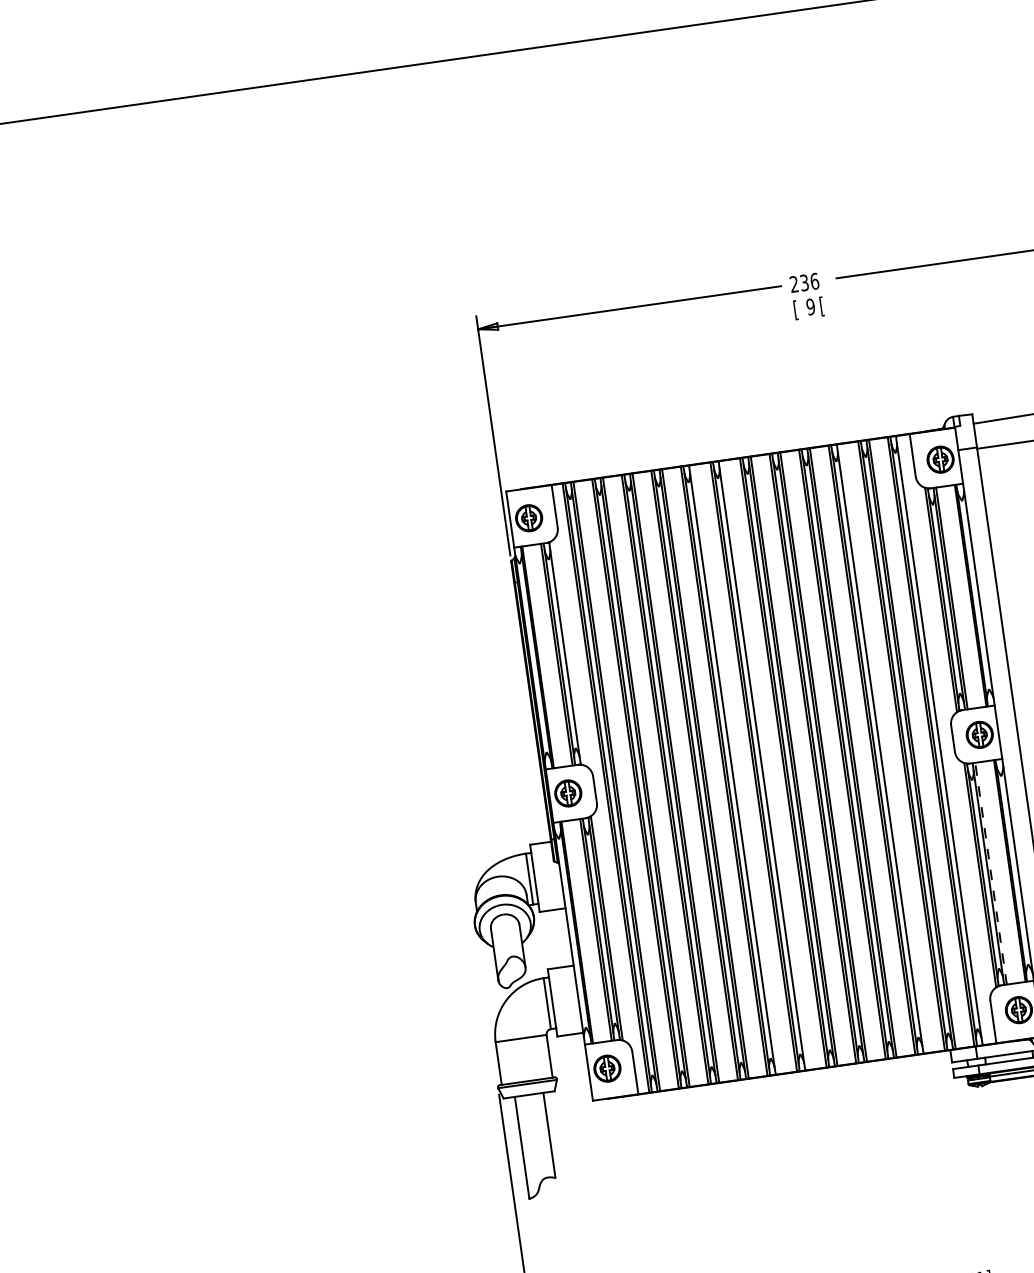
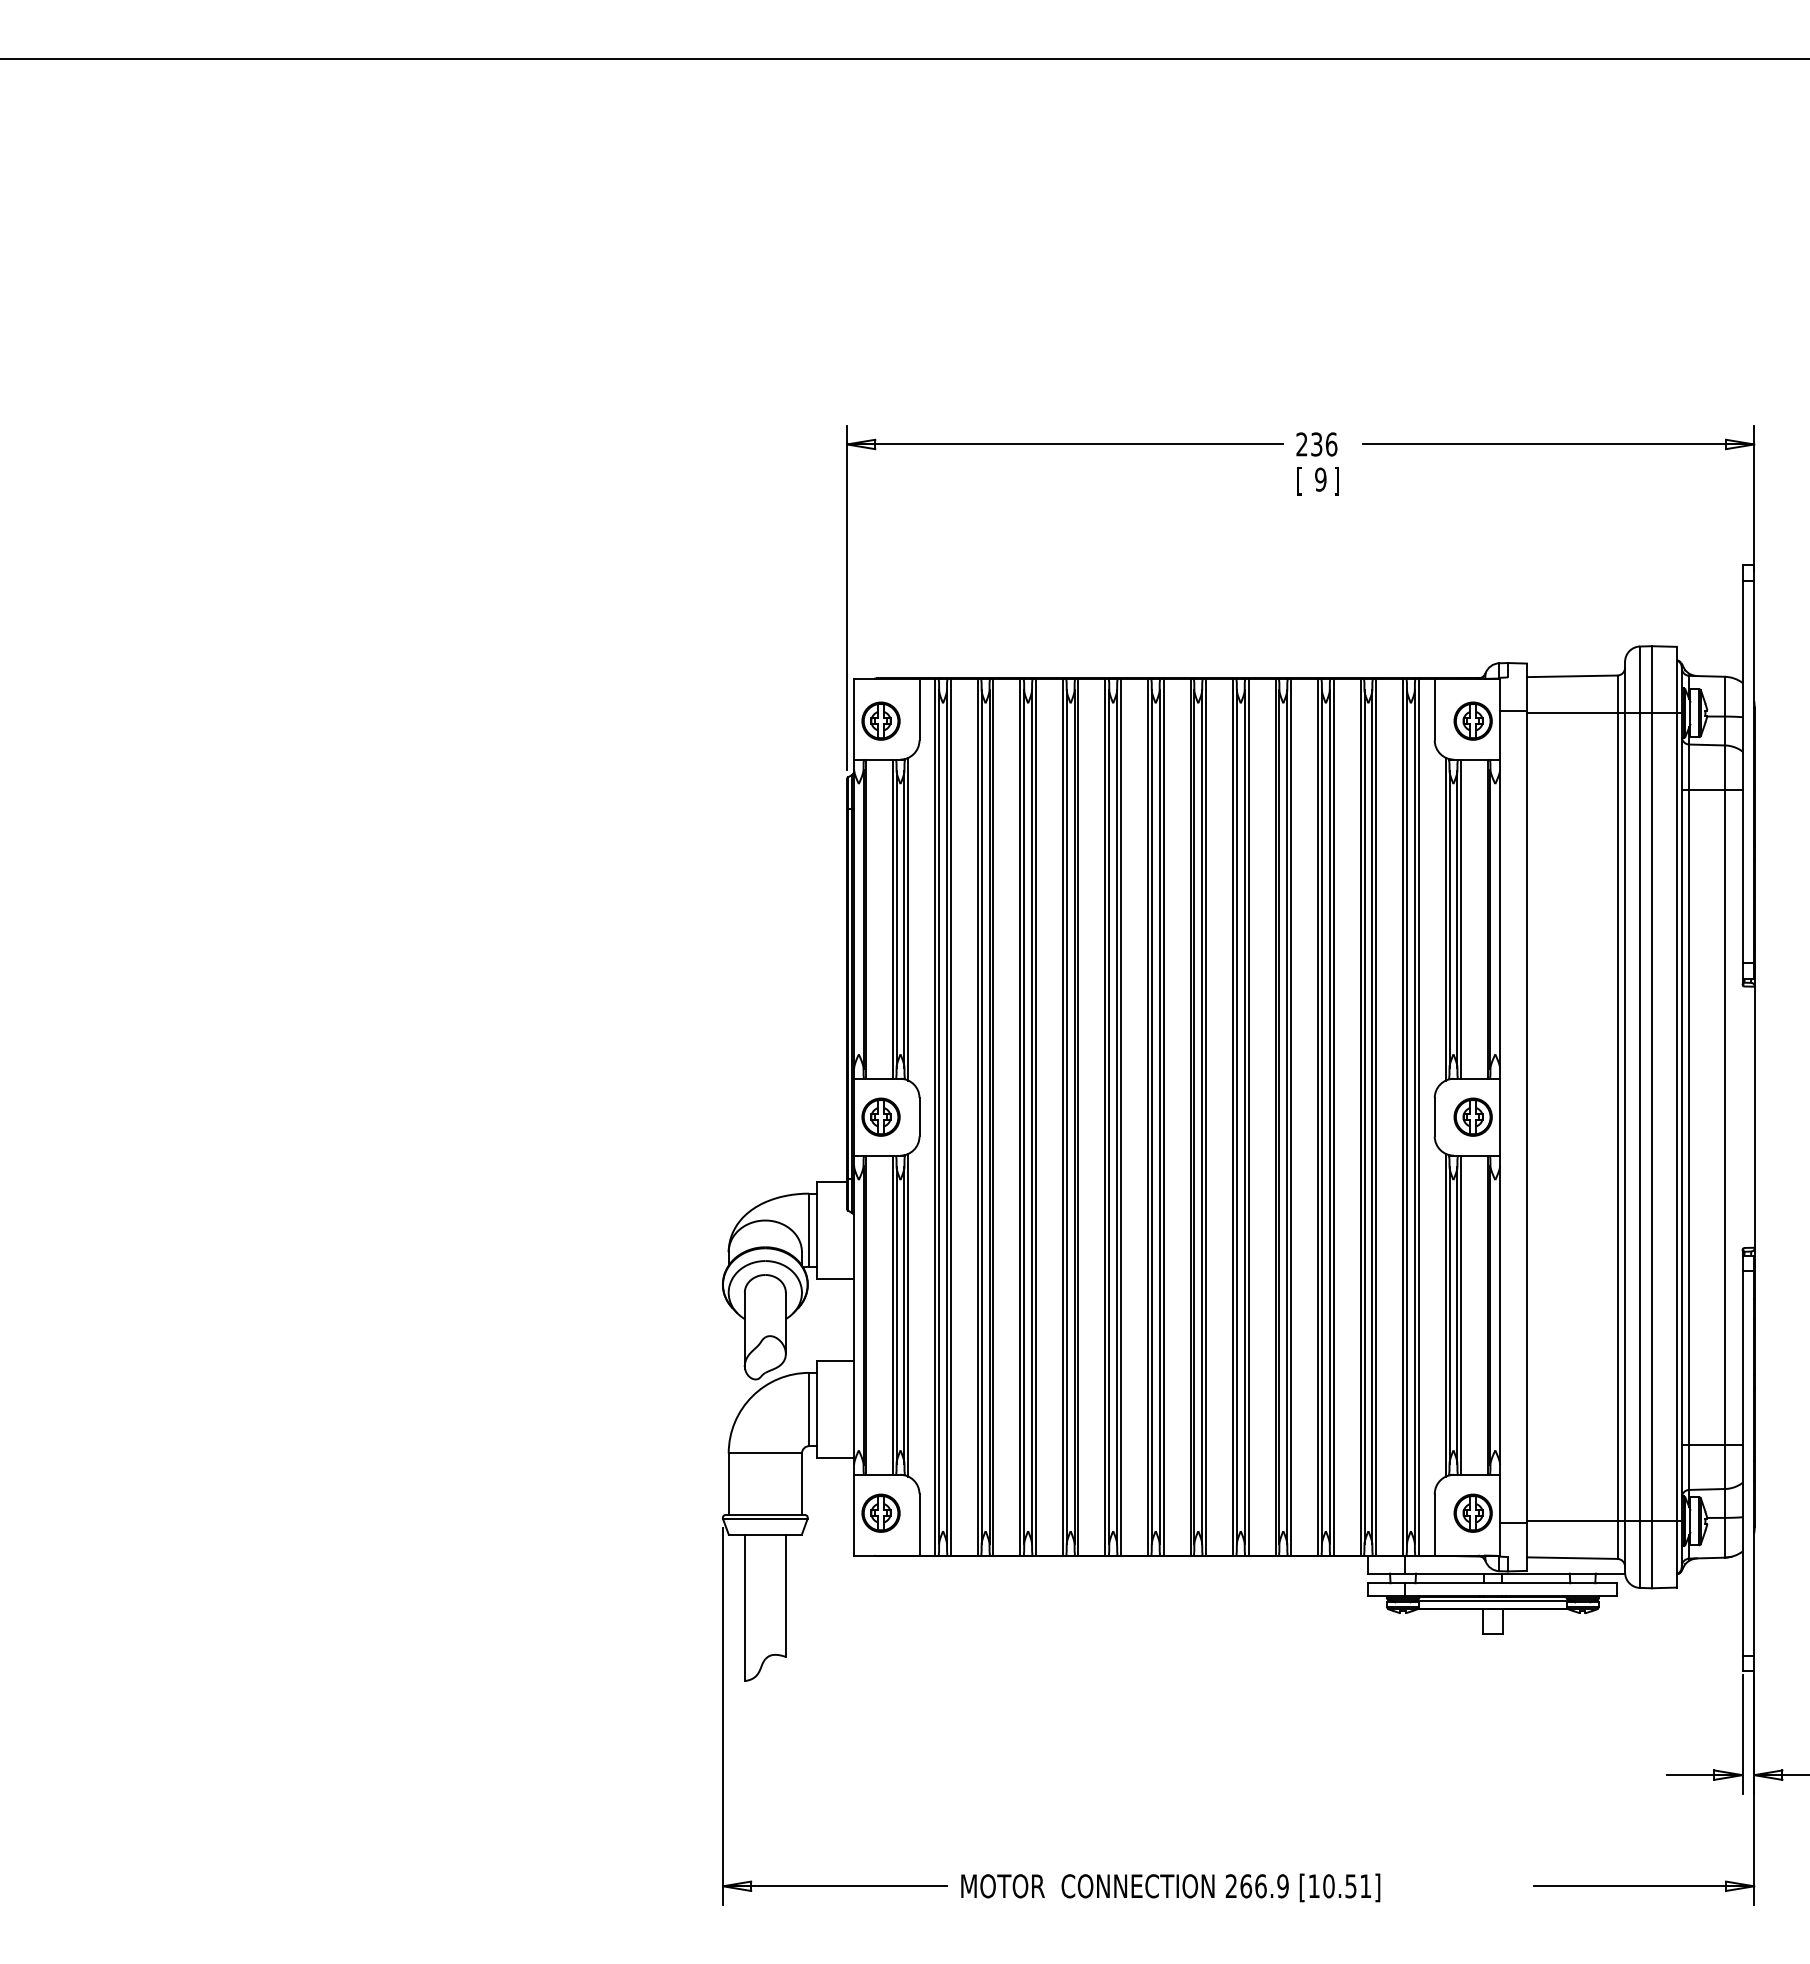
text: (821, 306) -> (1336, 481), [ -> ]
line: (567, 652) -> (908, 918), added
line: (941, 739) -> (1418, 1116), added
line: (882, 748) -> (1333, 1116), added
line: (764, 765) -> (1163, 1116), added
line: (734, 769) -> (1120, 1116), added
line: (991, 873) -> (1461, 1315), dashed -> solid

